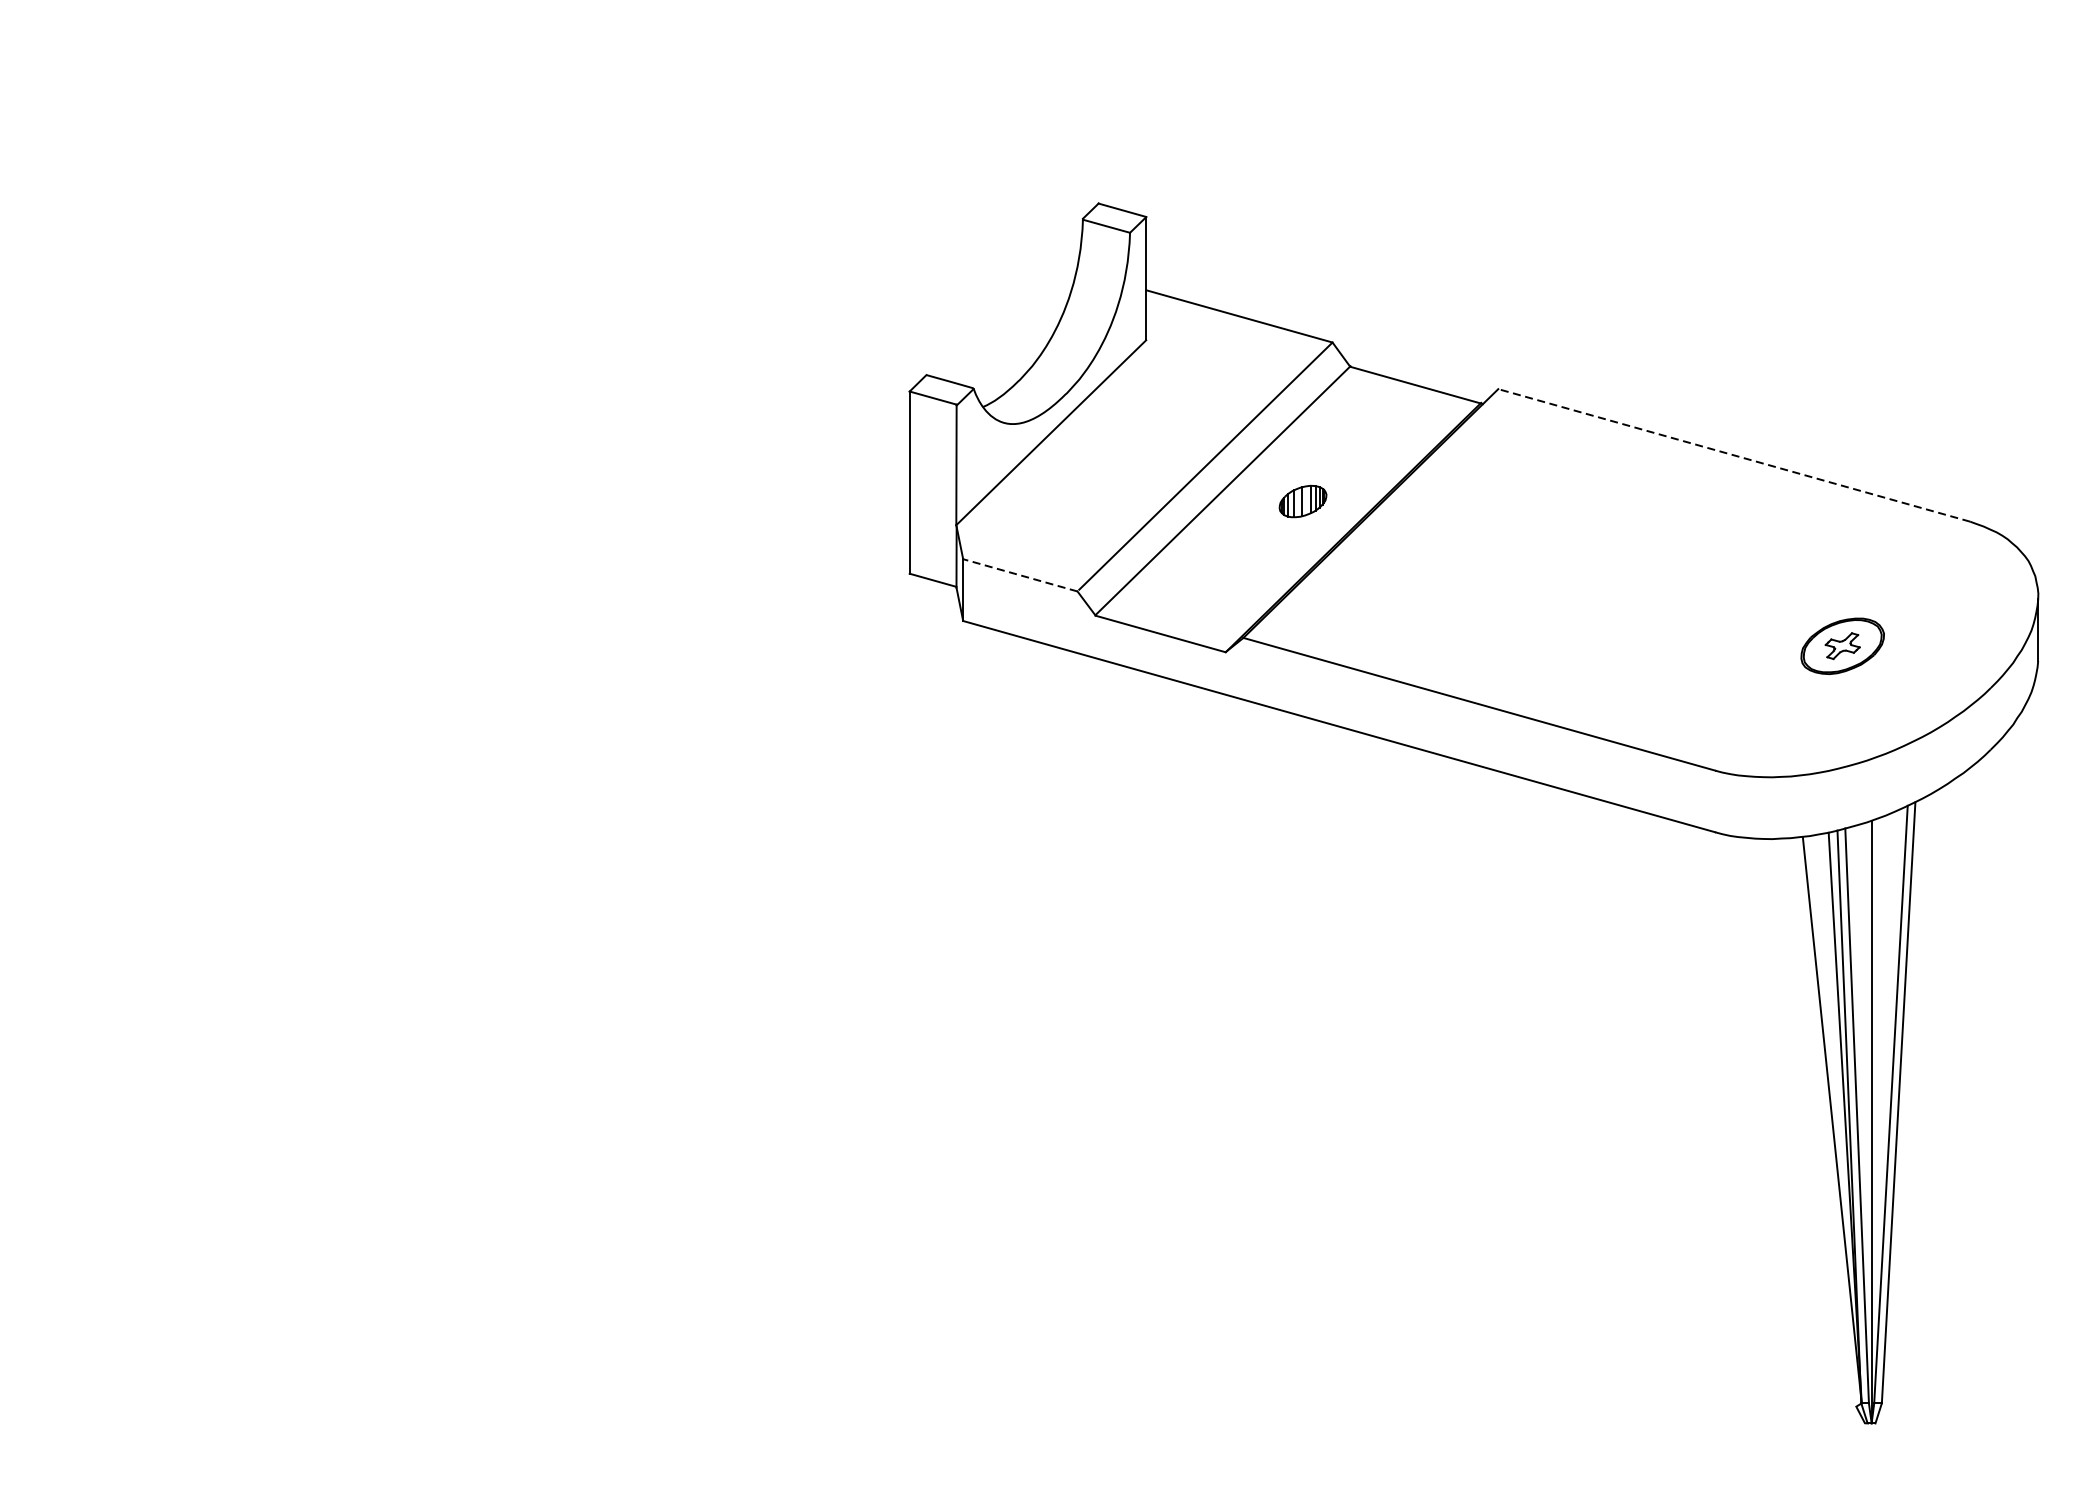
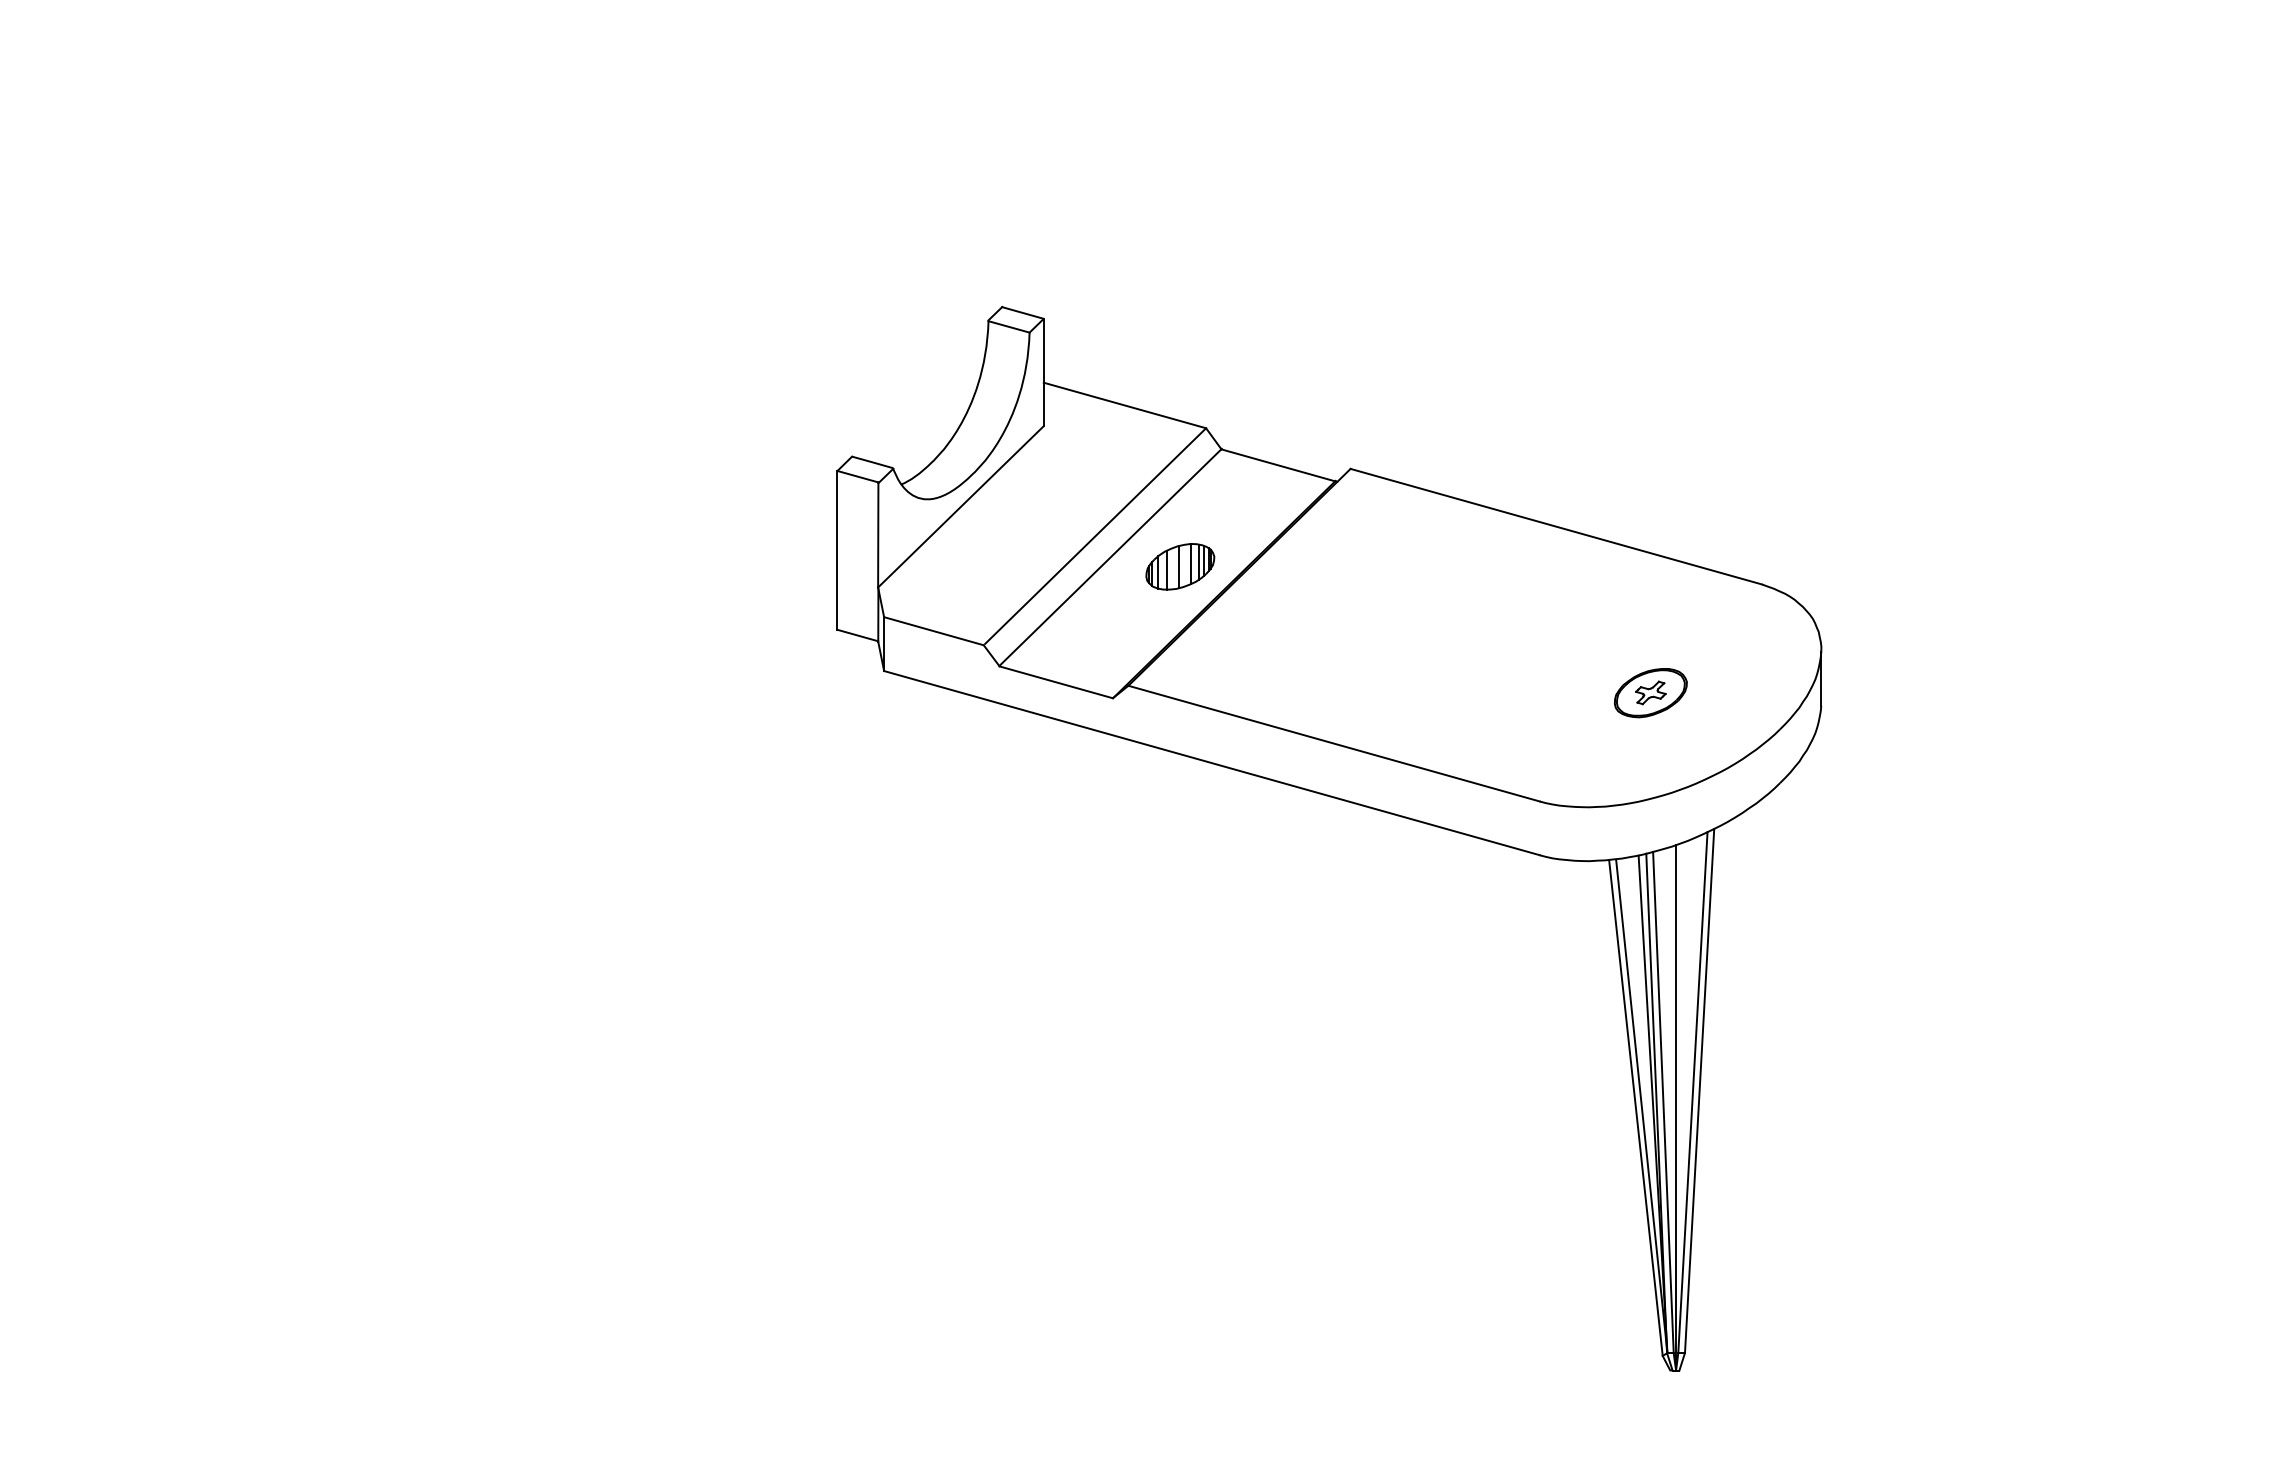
line: (1734, 455) -> (1556, 526), dashed -> solid
part: (1303, 501) -> (1180, 566), size x1.67
line: (1019, 575) -> (933, 631), dashed -> solid
line: (1825, 1121) -> (1635, 1107), added

